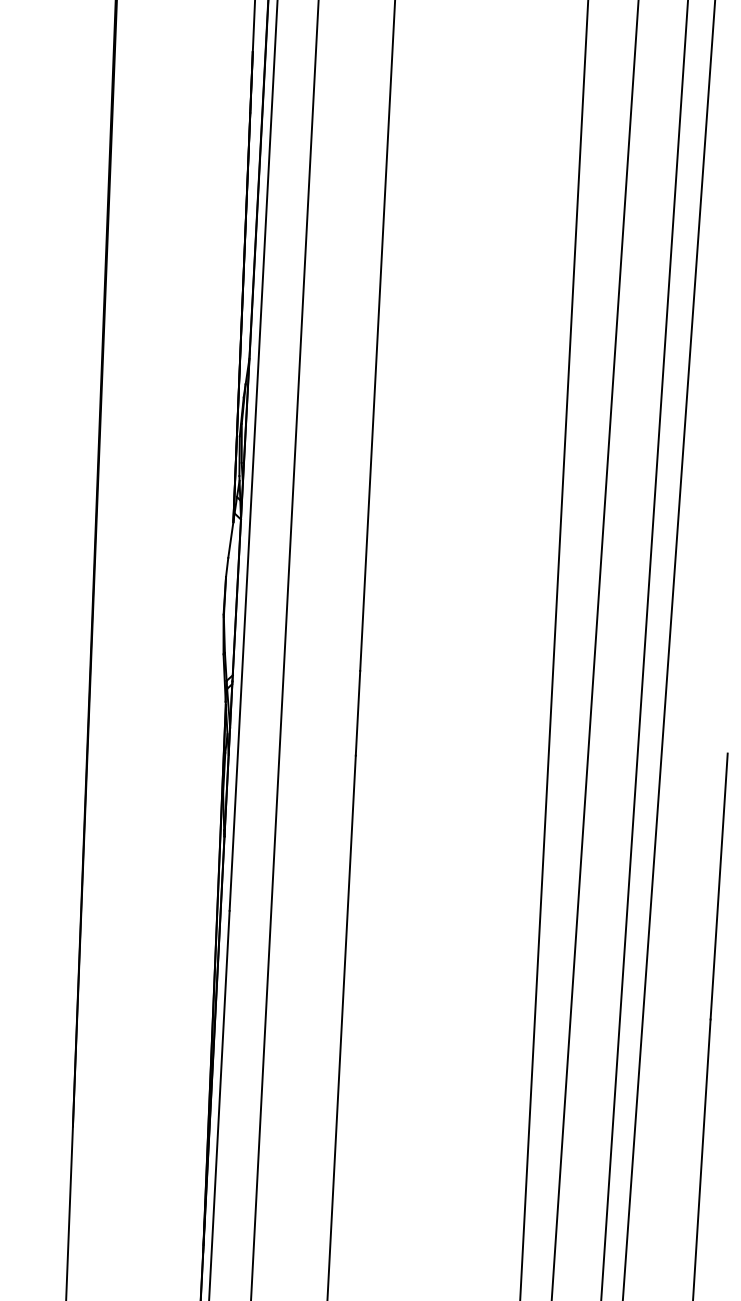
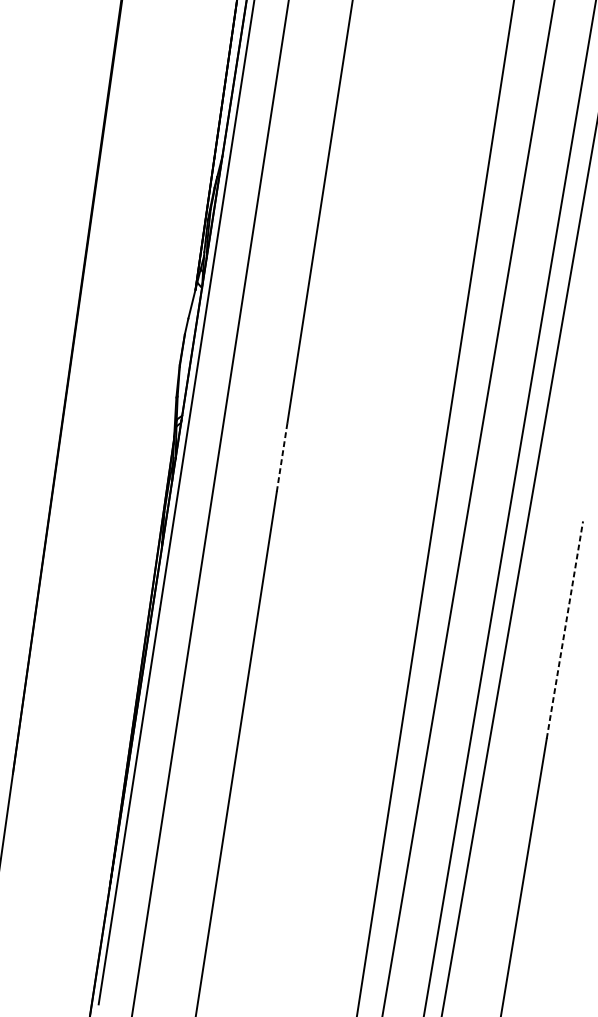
line: (358, 712) -> (282, 456), solid -> dashed
line: (719, 886) -> (565, 630), solid -> dashed

